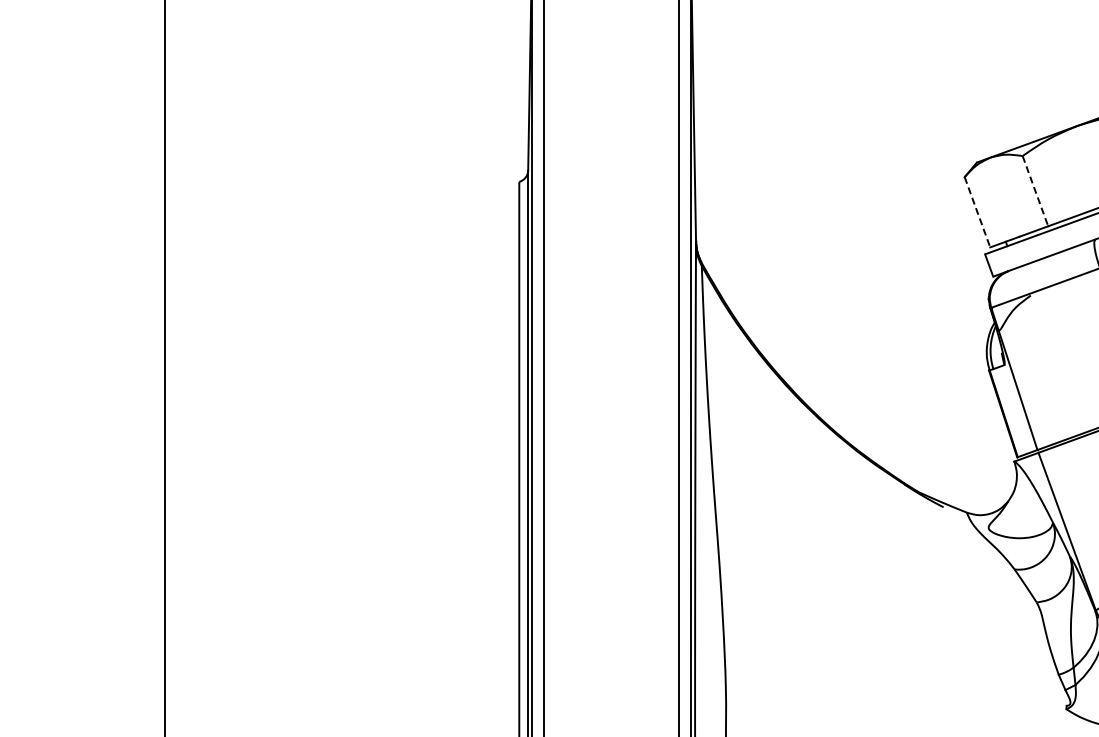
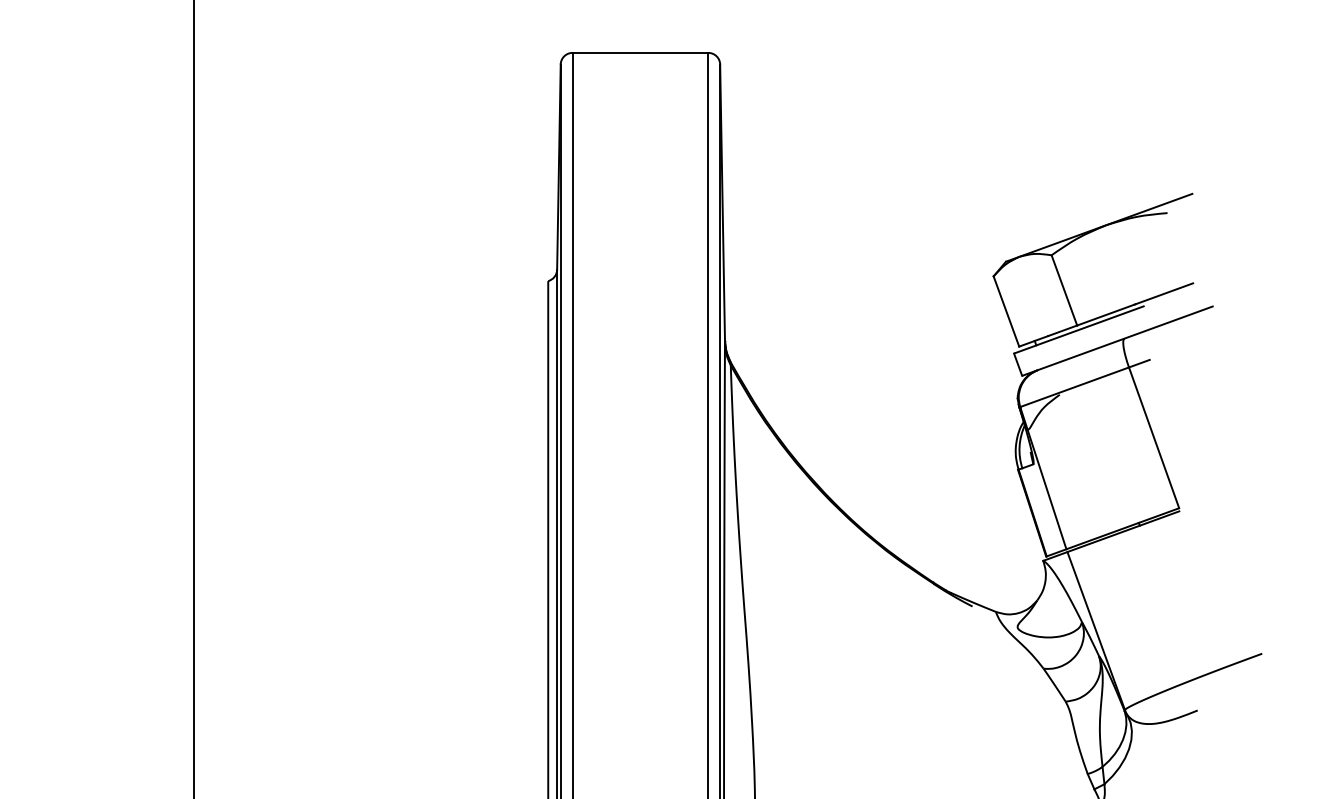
line: (1035, 191) -> (1064, 290), dashed -> solid
line: (977, 212) -> (1006, 311), dashed -> solid

